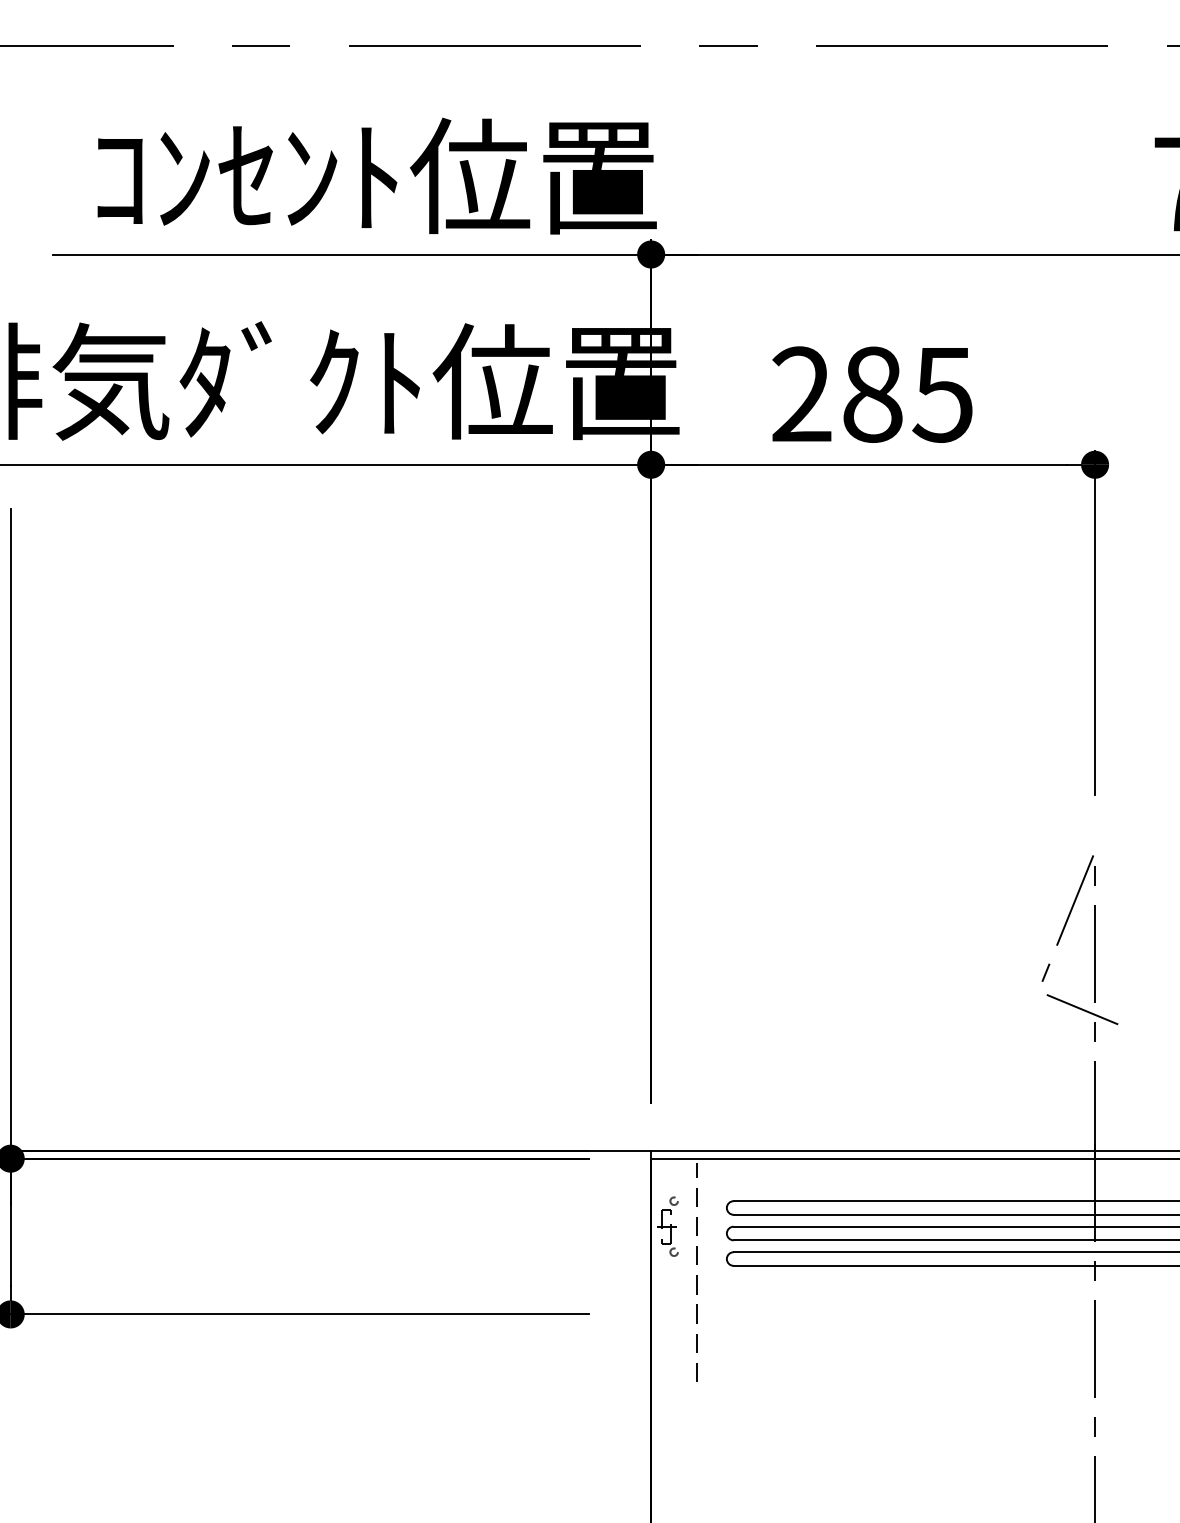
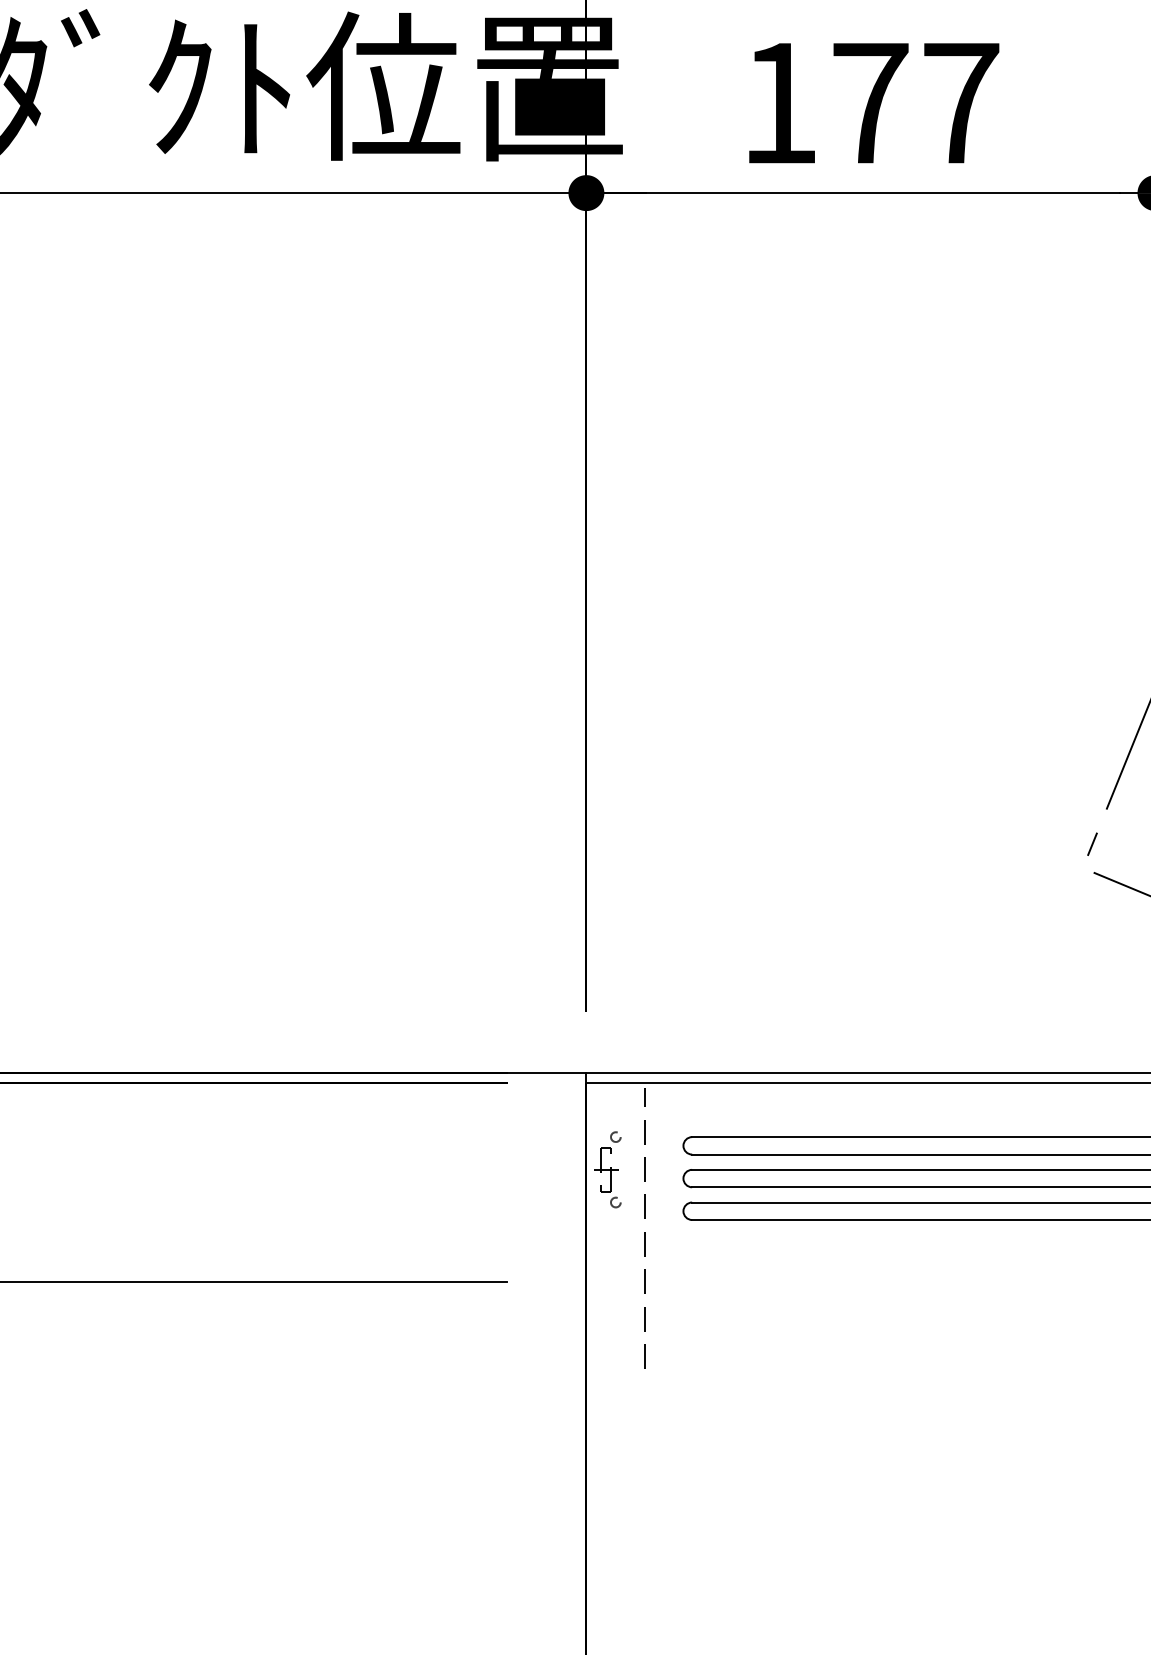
text: (872, 394) -> (870, 103), 285 -> 177

